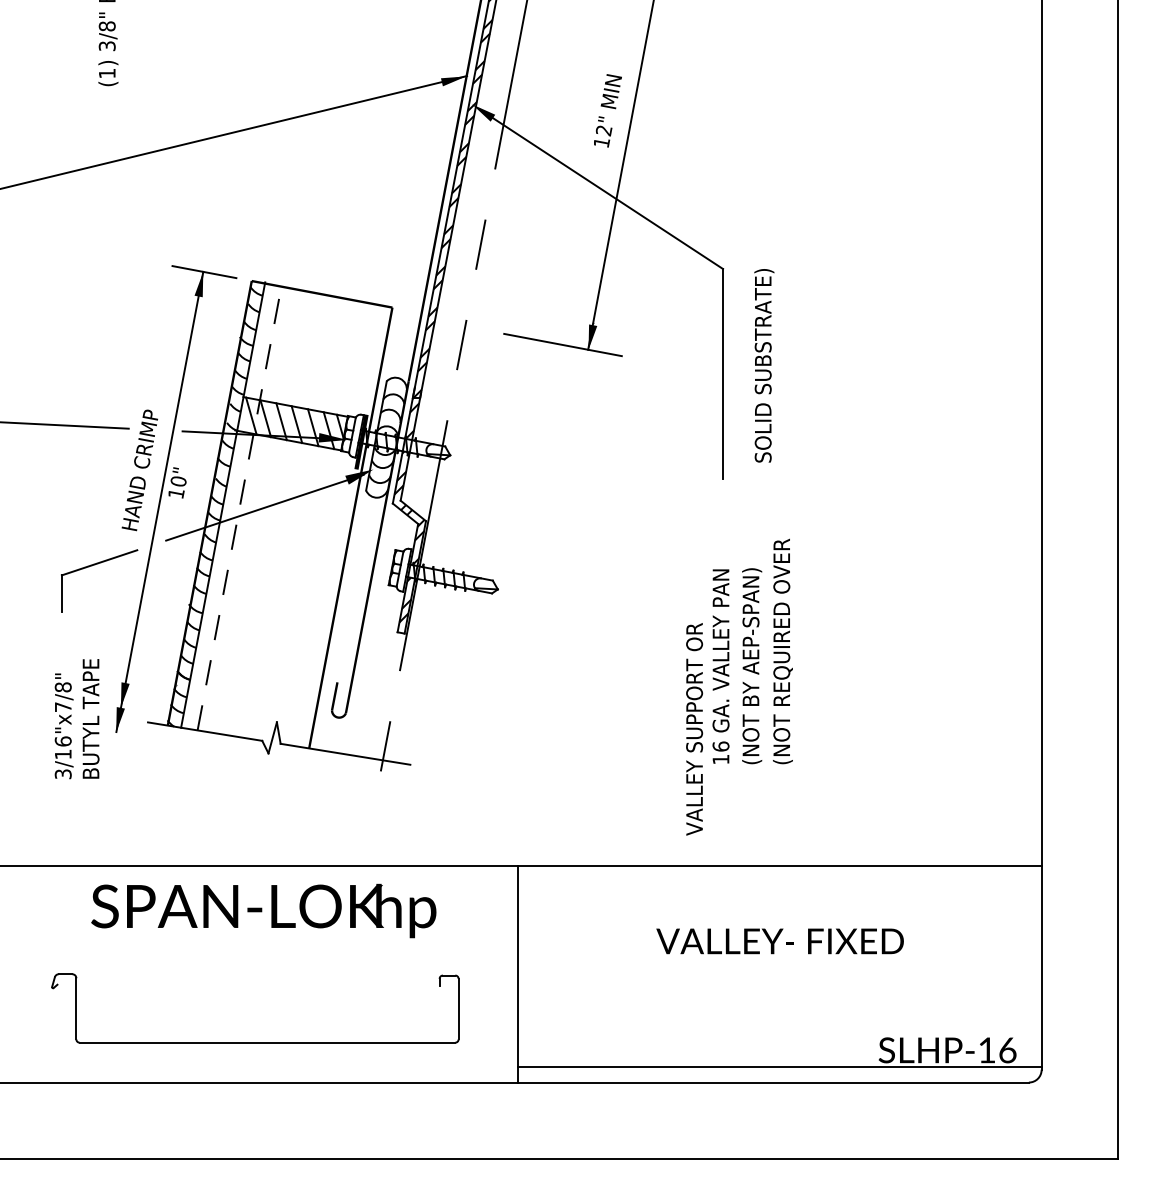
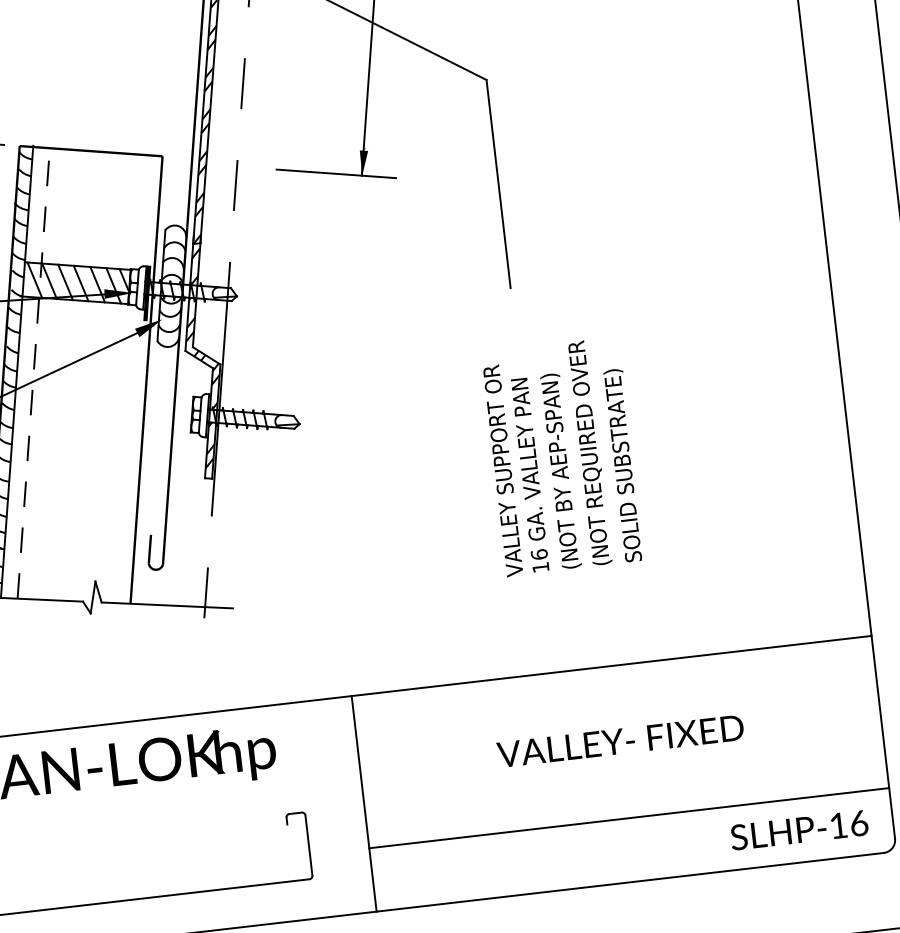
text: (764, 365) -> (624, 465), moved
text: (694, 729) -> (503, 471), moved
line: (779, 1066) -> (628, 817), moved

